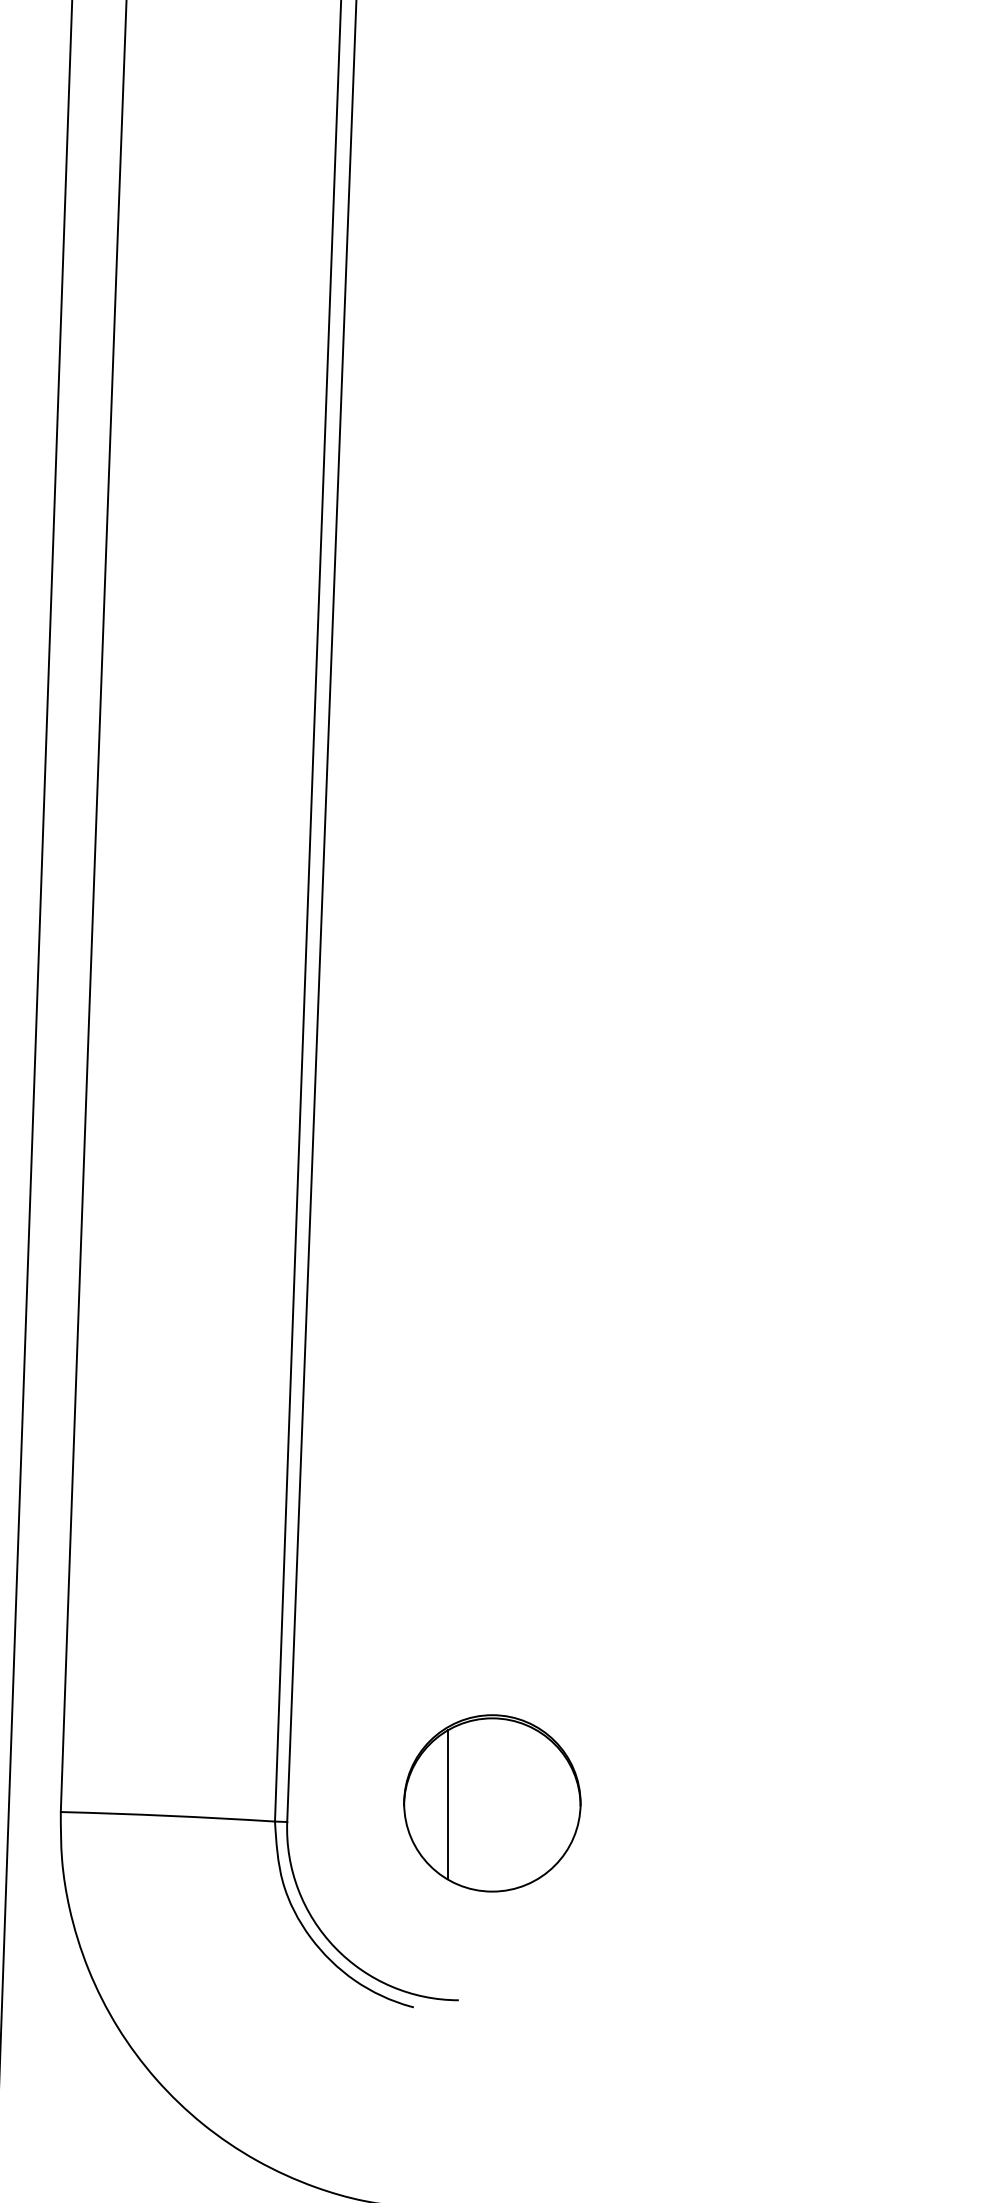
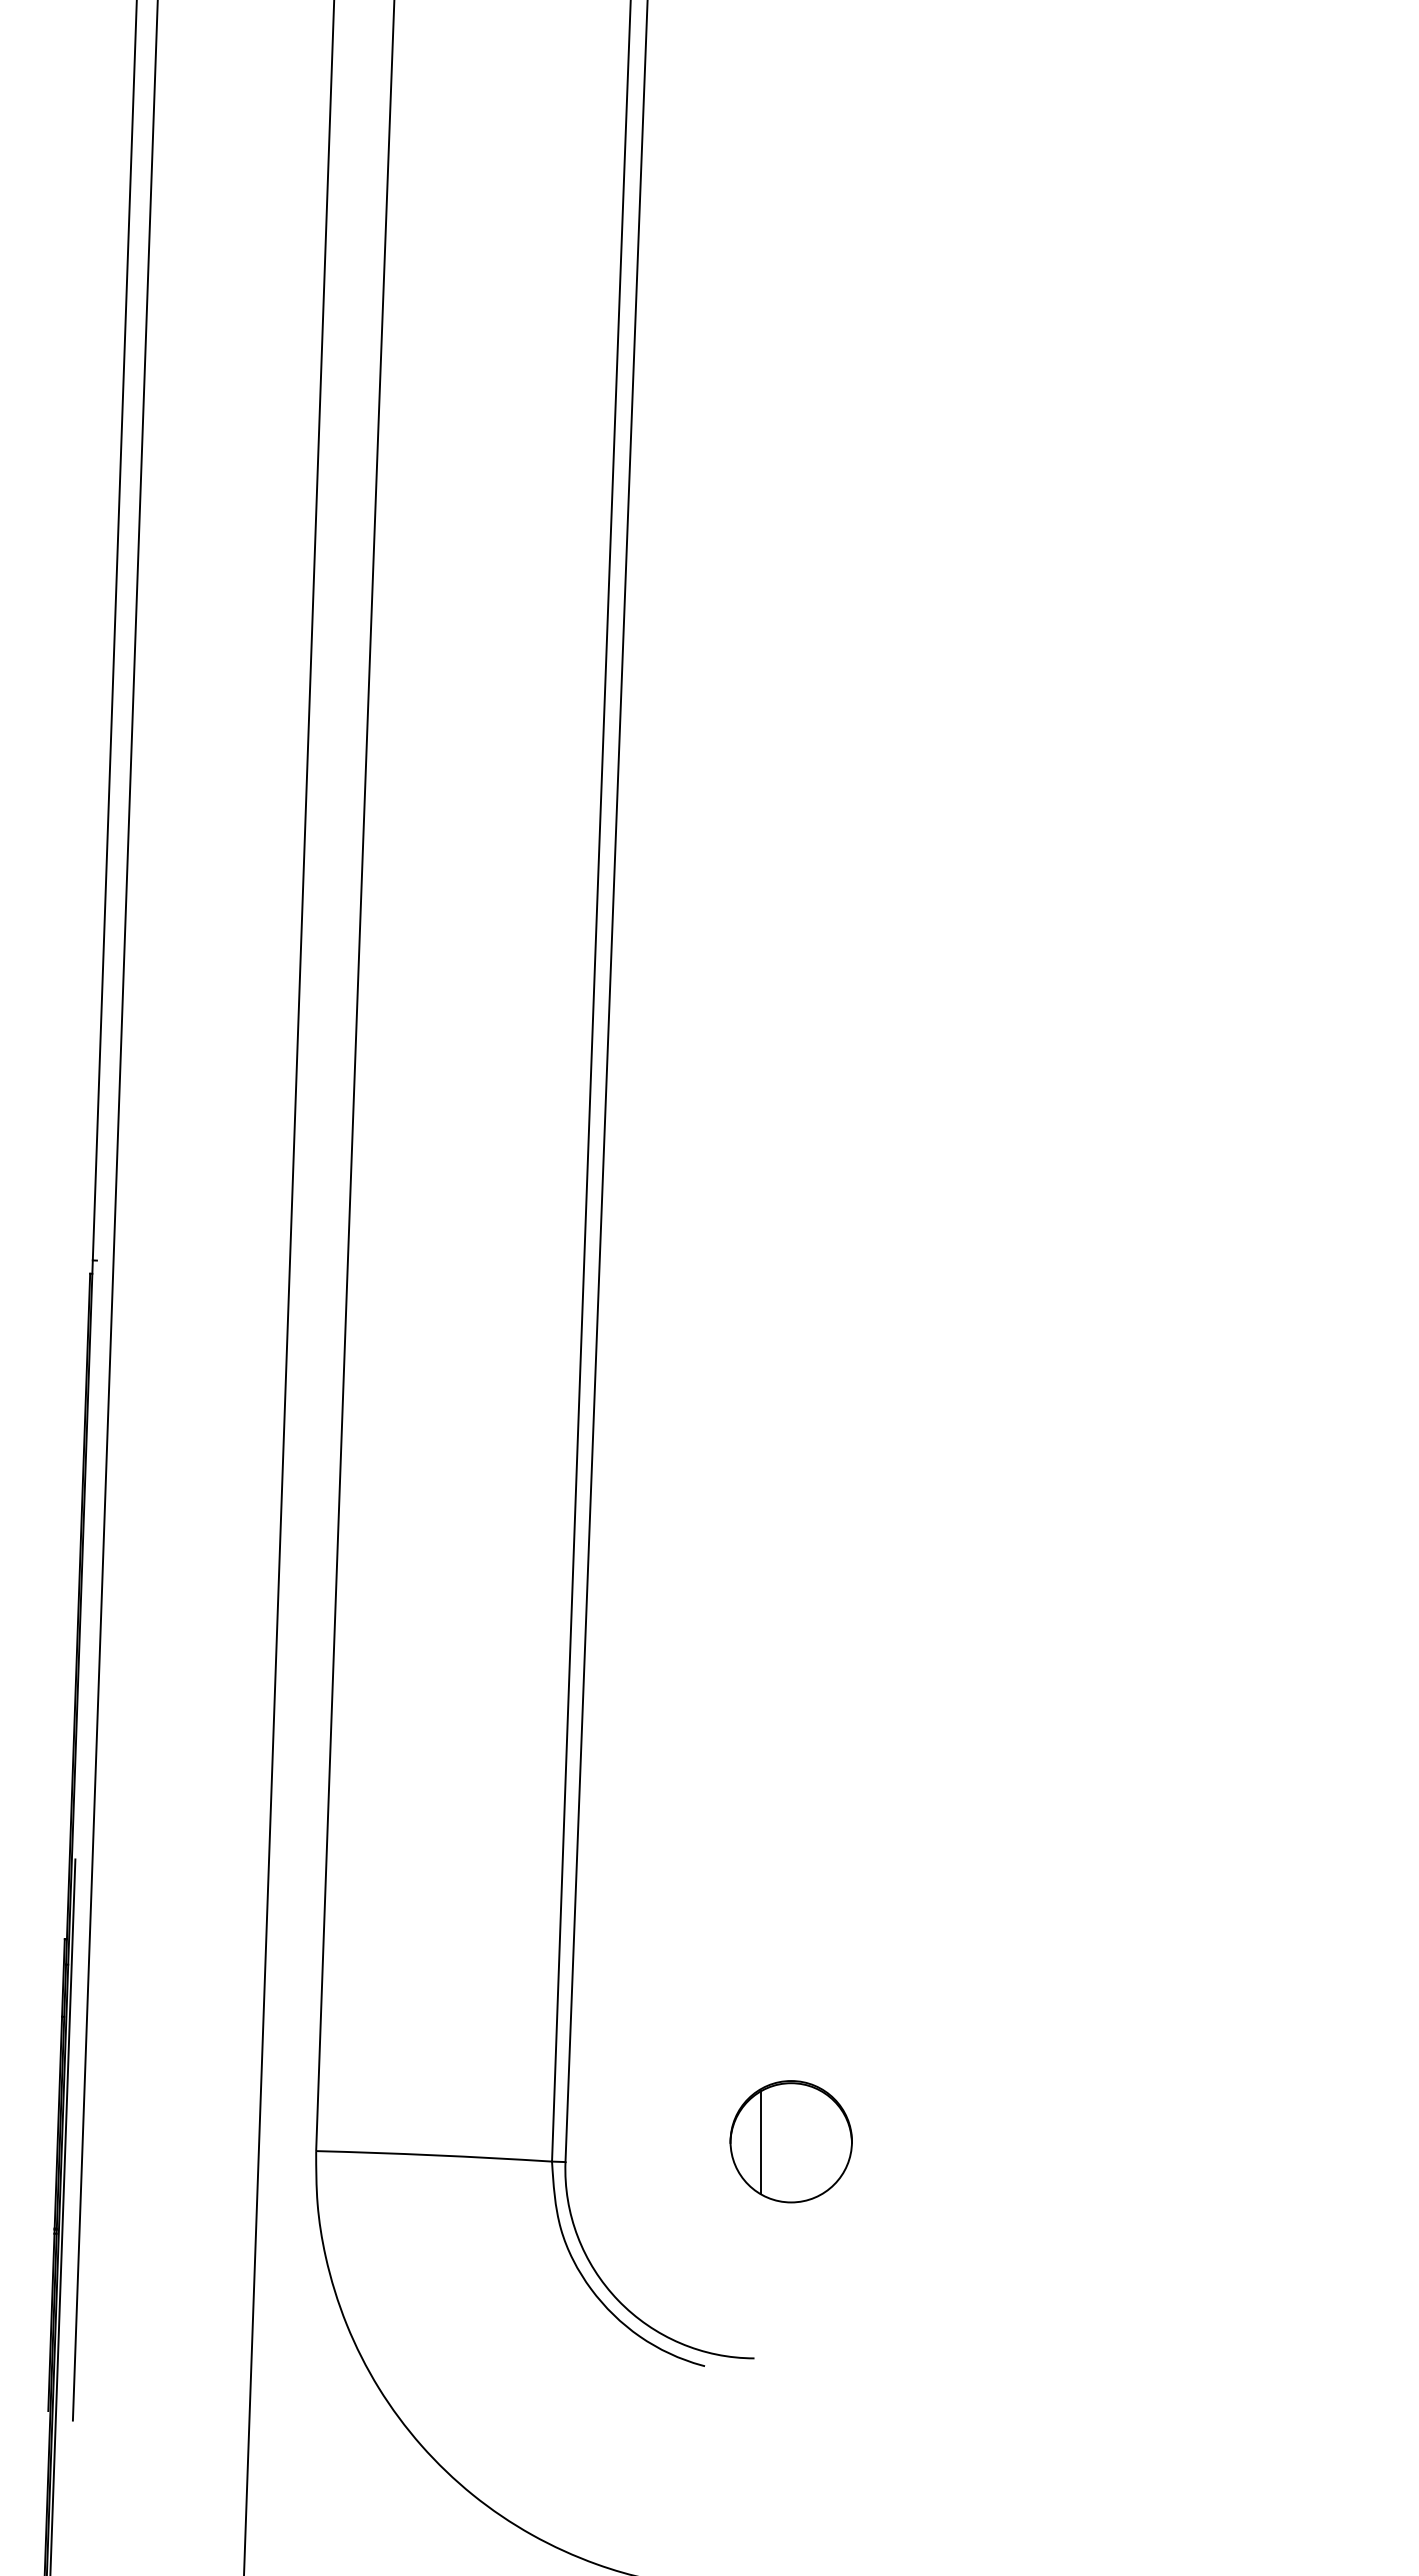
part: (491, 1803) -> (790, 2141), size x0.62

